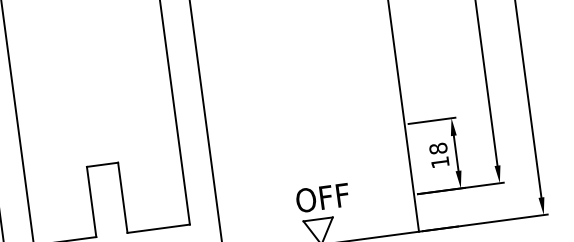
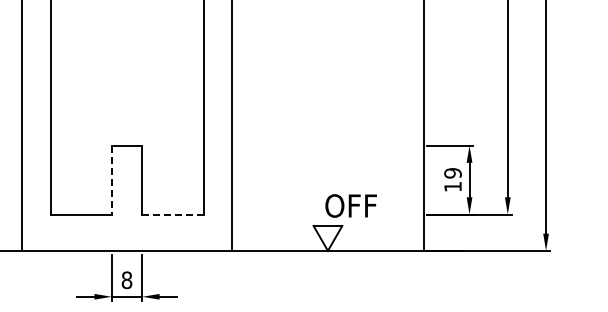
text: (437, 148) -> (452, 173), 18 -> 19
text: (322, 197) -> (350, 205), moved
line: (91, 202) -> (111, 180), solid -> dashed
line: (158, 228) -> (172, 214), solid -> dashed

